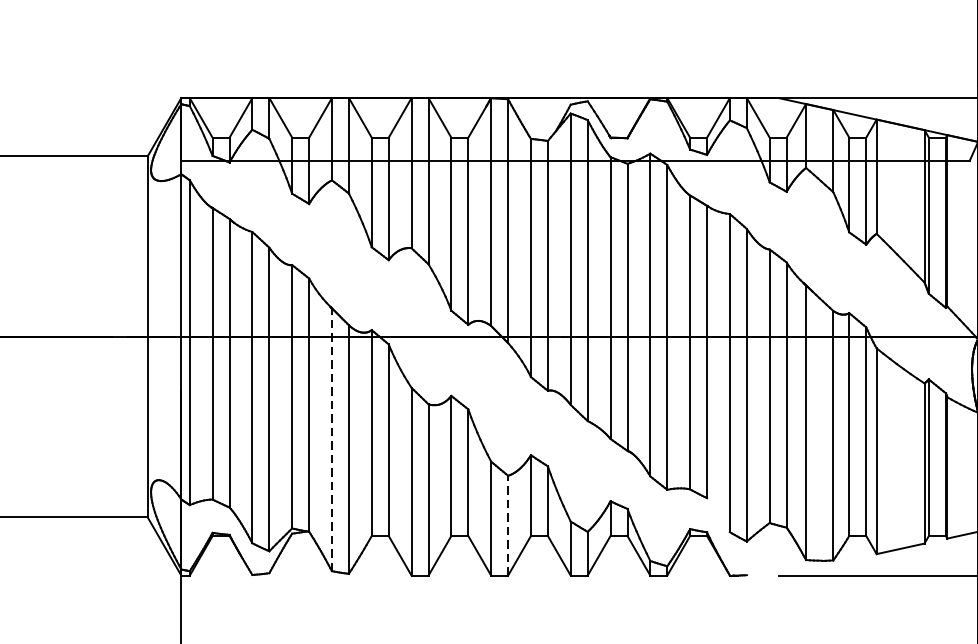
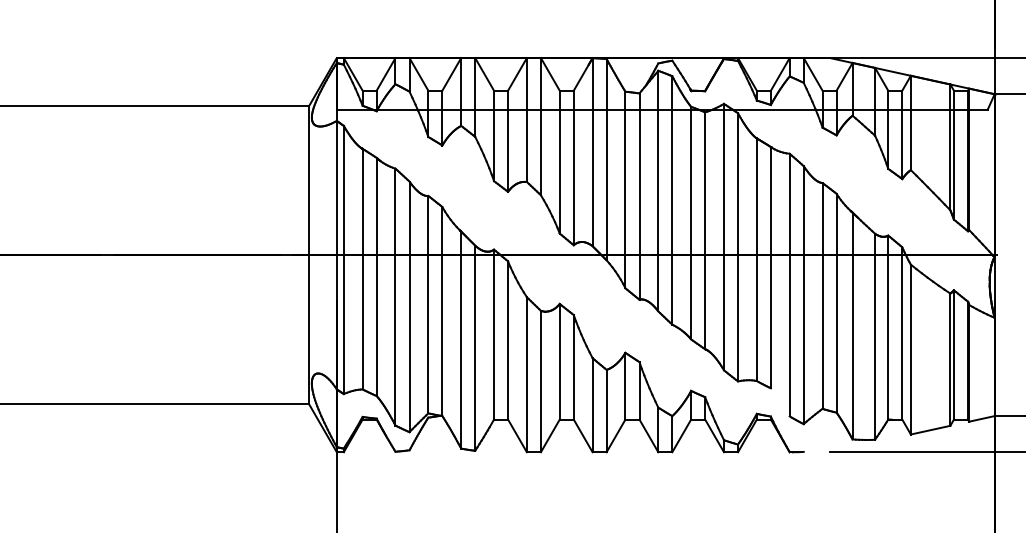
line: (332, 440) -> (461, 340), dashed -> solid
line: (507, 525) -> (606, 410), dashed -> solid

